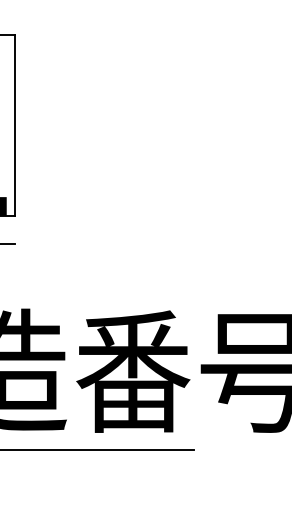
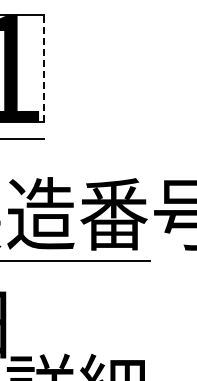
line: (14, 125) -> (43, 68), solid -> dashed

